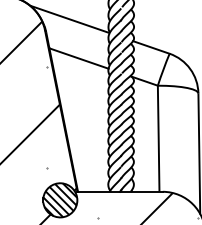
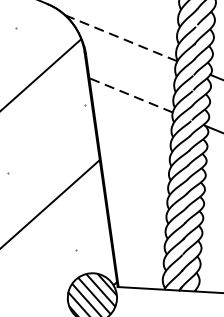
line: (70, 19) -> (122, 38), solid -> dashed
line: (78, 58) -> (130, 95), solid -> dashed

